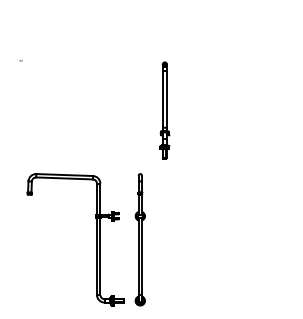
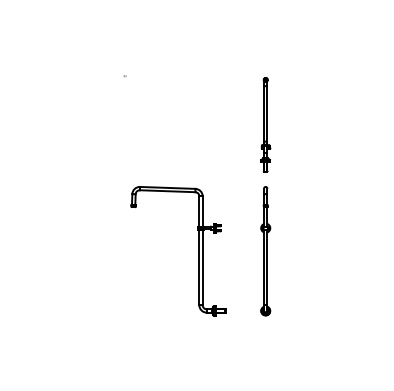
part: (140, 240) -> (265, 251), moved

